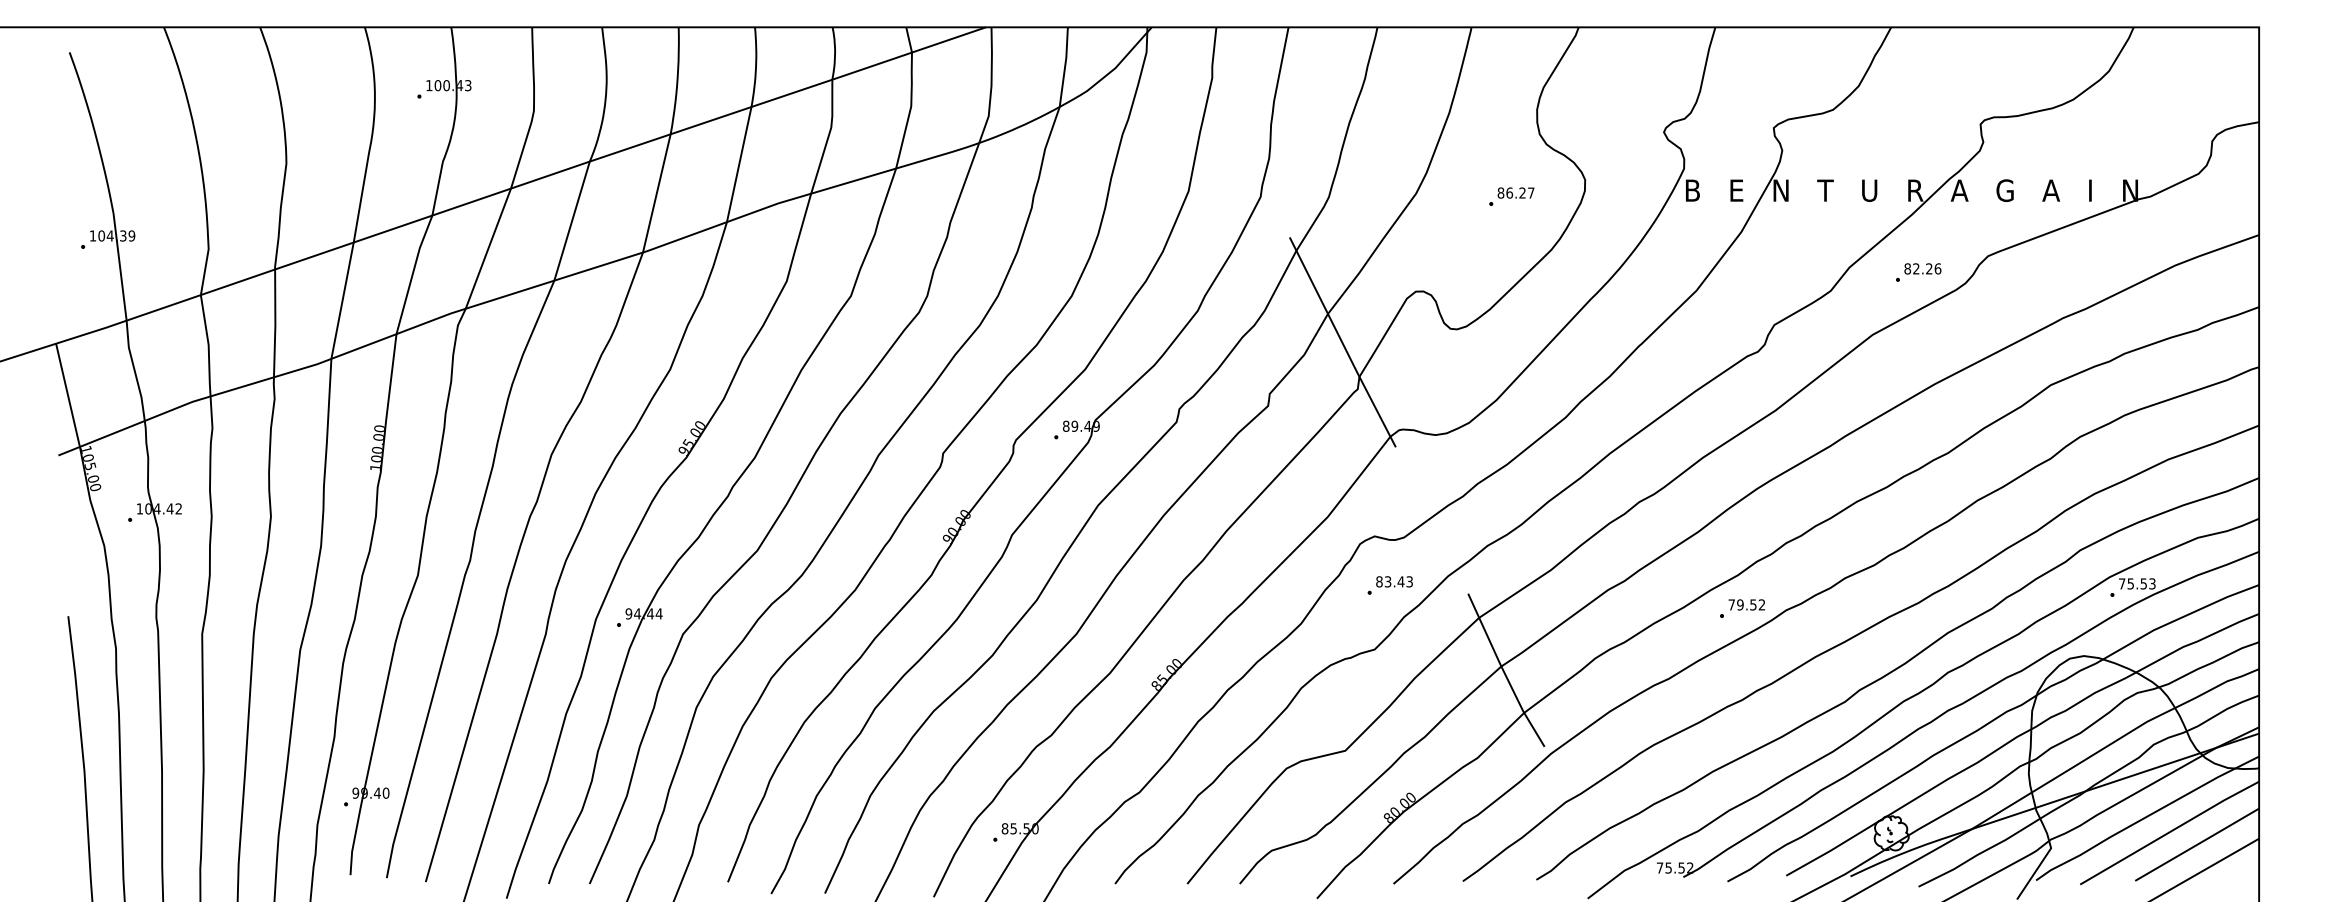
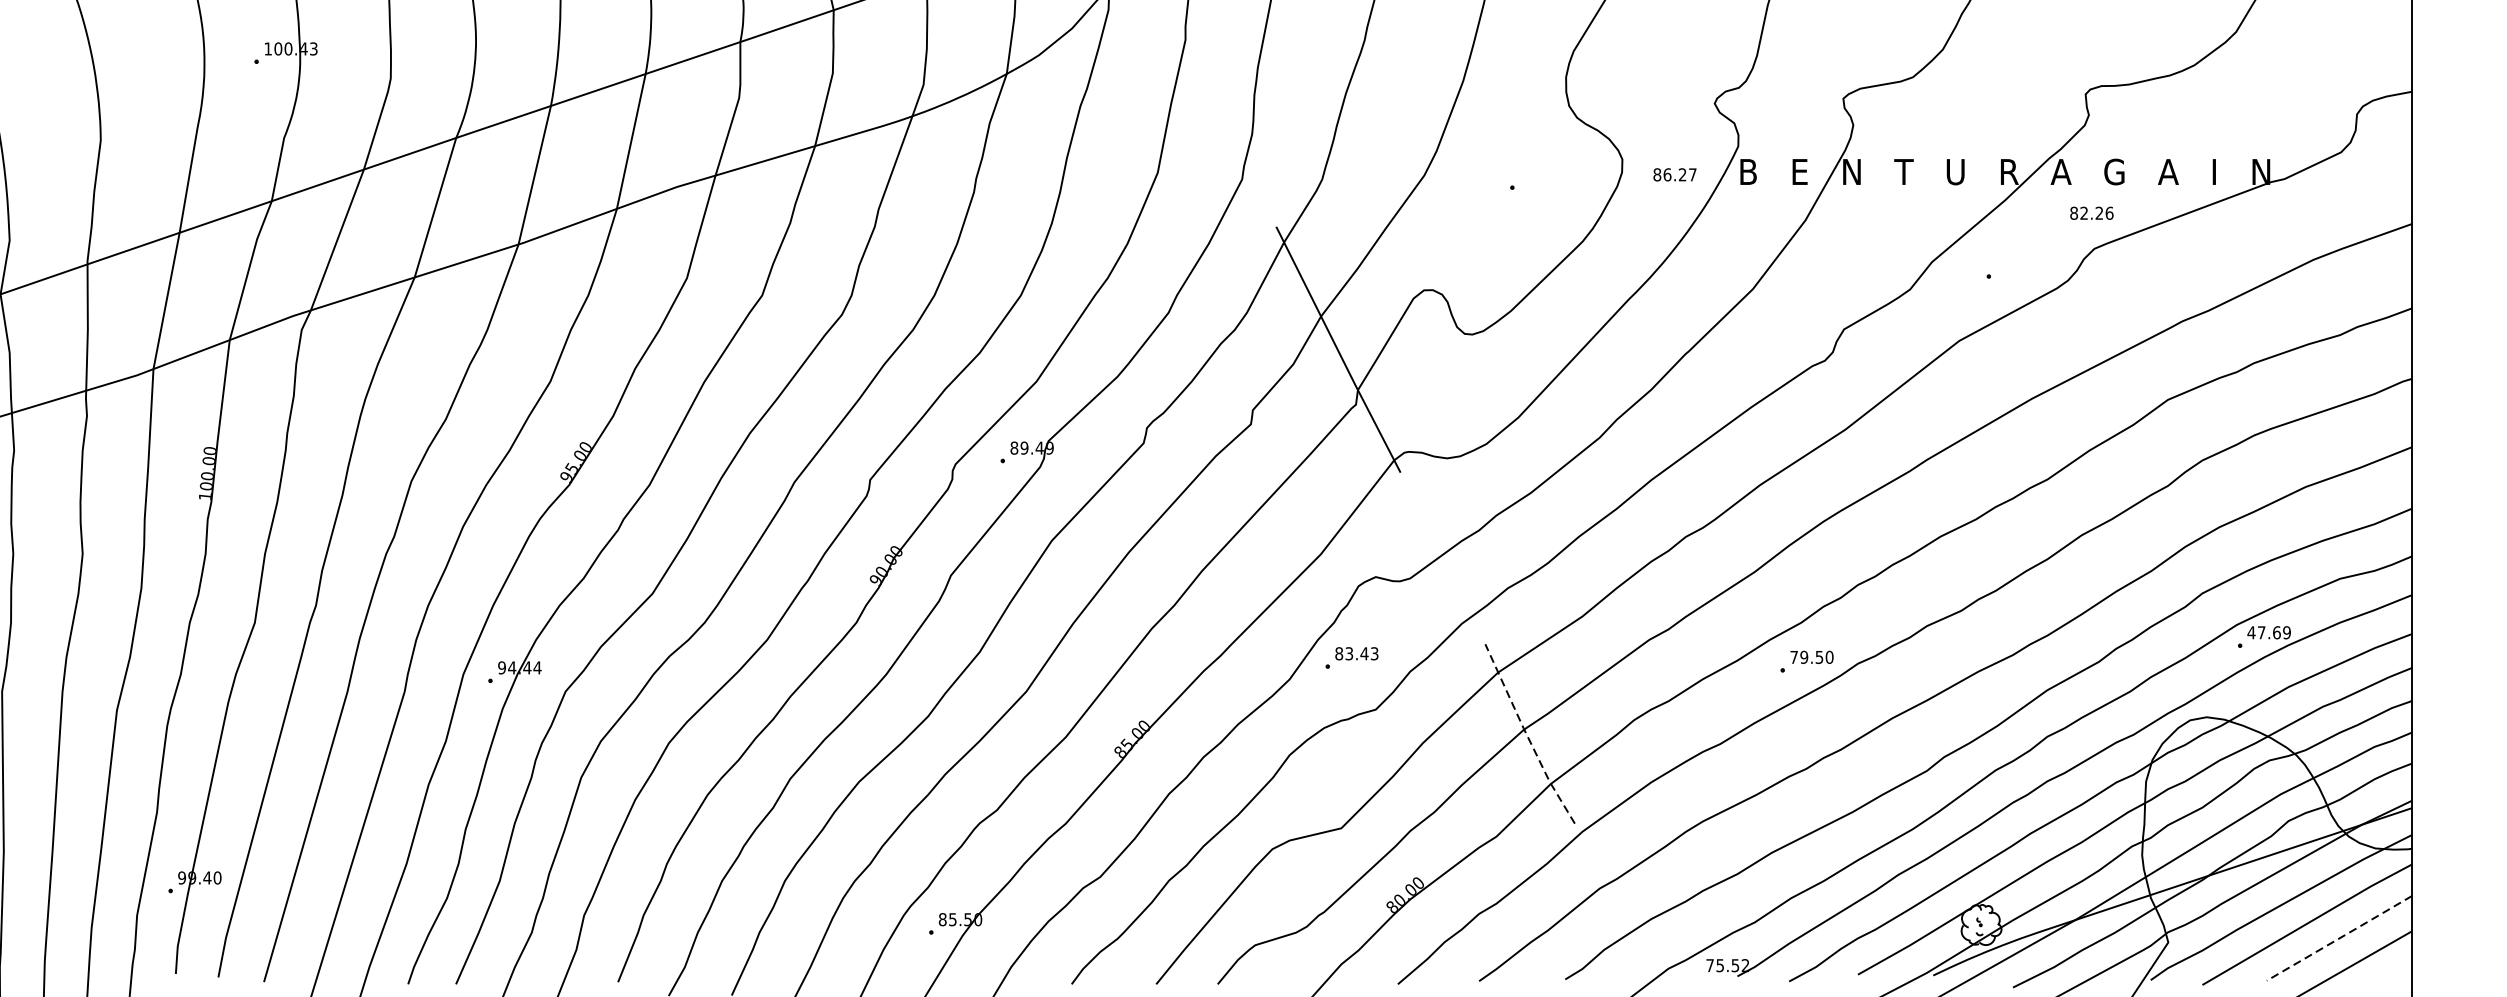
text: (1515, 192) -> (1674, 174), moved
text: (1922, 268) -> (2091, 212), moved
text: (2136, 583) -> (2268, 632), 75.53 -> 47.69
part: (1389, 585) -> (1350, 658), moved
text: (1761, 604) -> (1828, 656), 79.52 -> 79.50
line: (1503, 671) -> (1526, 735), solid -> dashed
line: (2197, 844) -> (2339, 938), solid -> dashed

